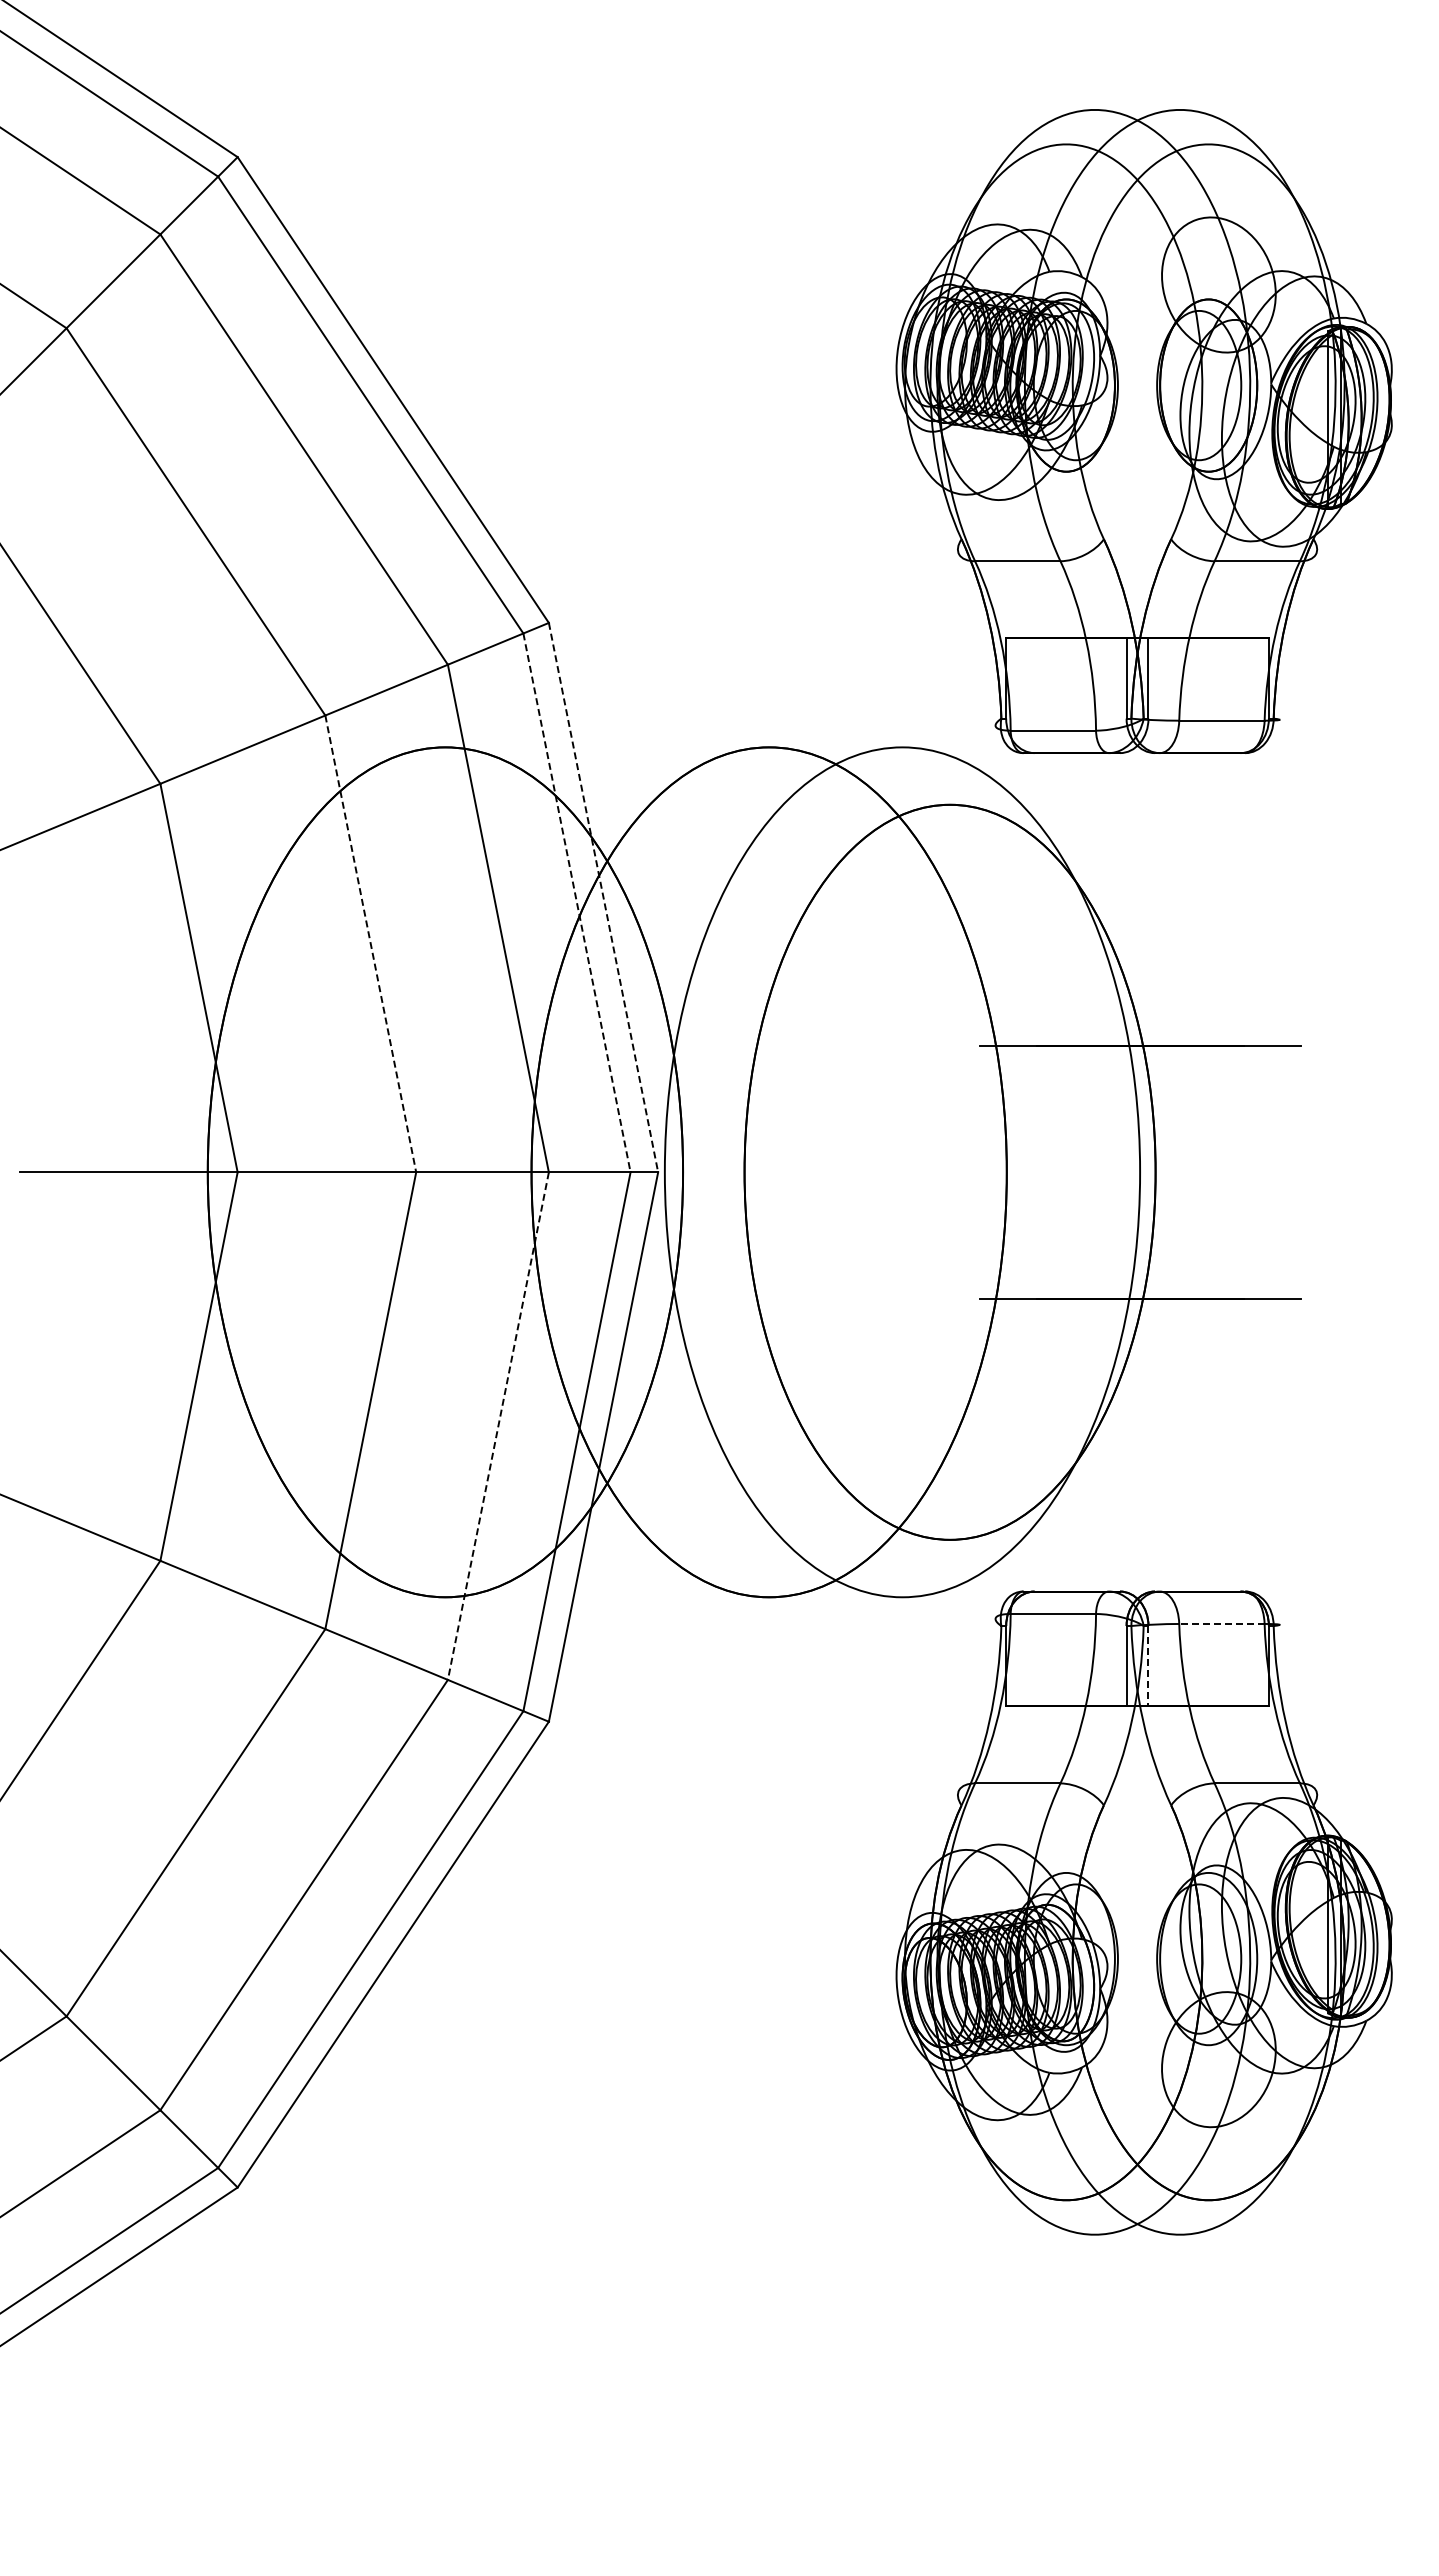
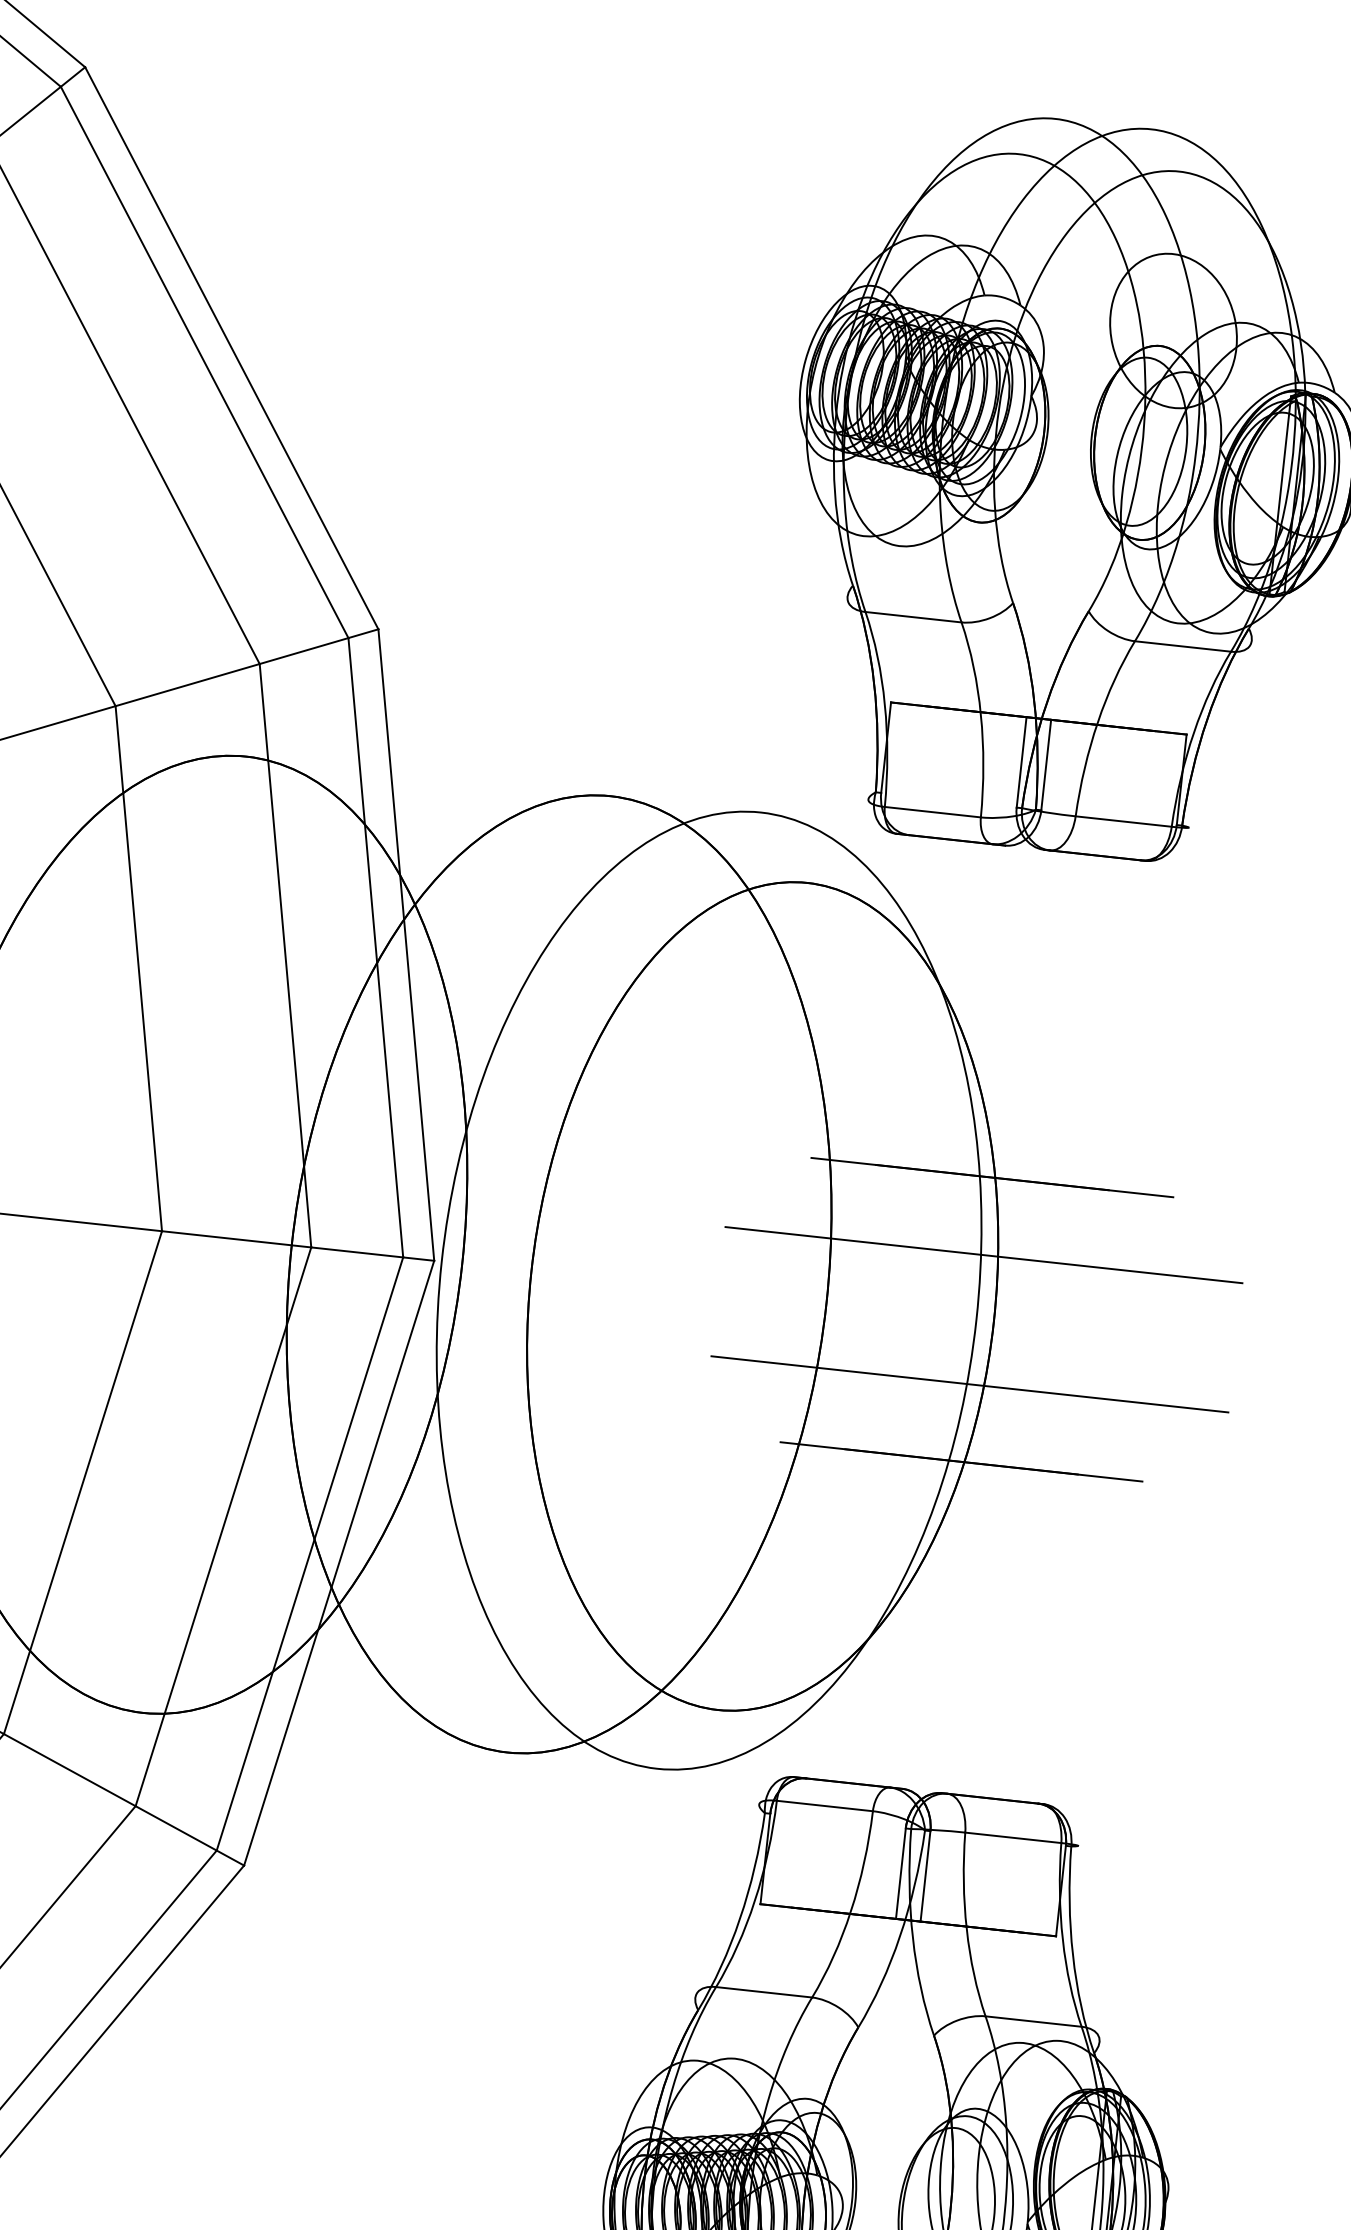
line: (603, 898) -> (406, 946), dashed -> solid
line: (576, 902) -> (375, 947), dashed -> solid
line: (370, 943) -> (138, 968), dashed -> solid
line: (1140, 1114) -> (983, 1254), added
line: (1140, 1229) -> (969, 1384), added
line: (498, 1426) -> (223, 1527), dashed -> solid
line: (1221, 1623) -> (1012, 1837), dashed -> solid
line: (1148, 1666) -> (925, 1876), dashed -> solid

